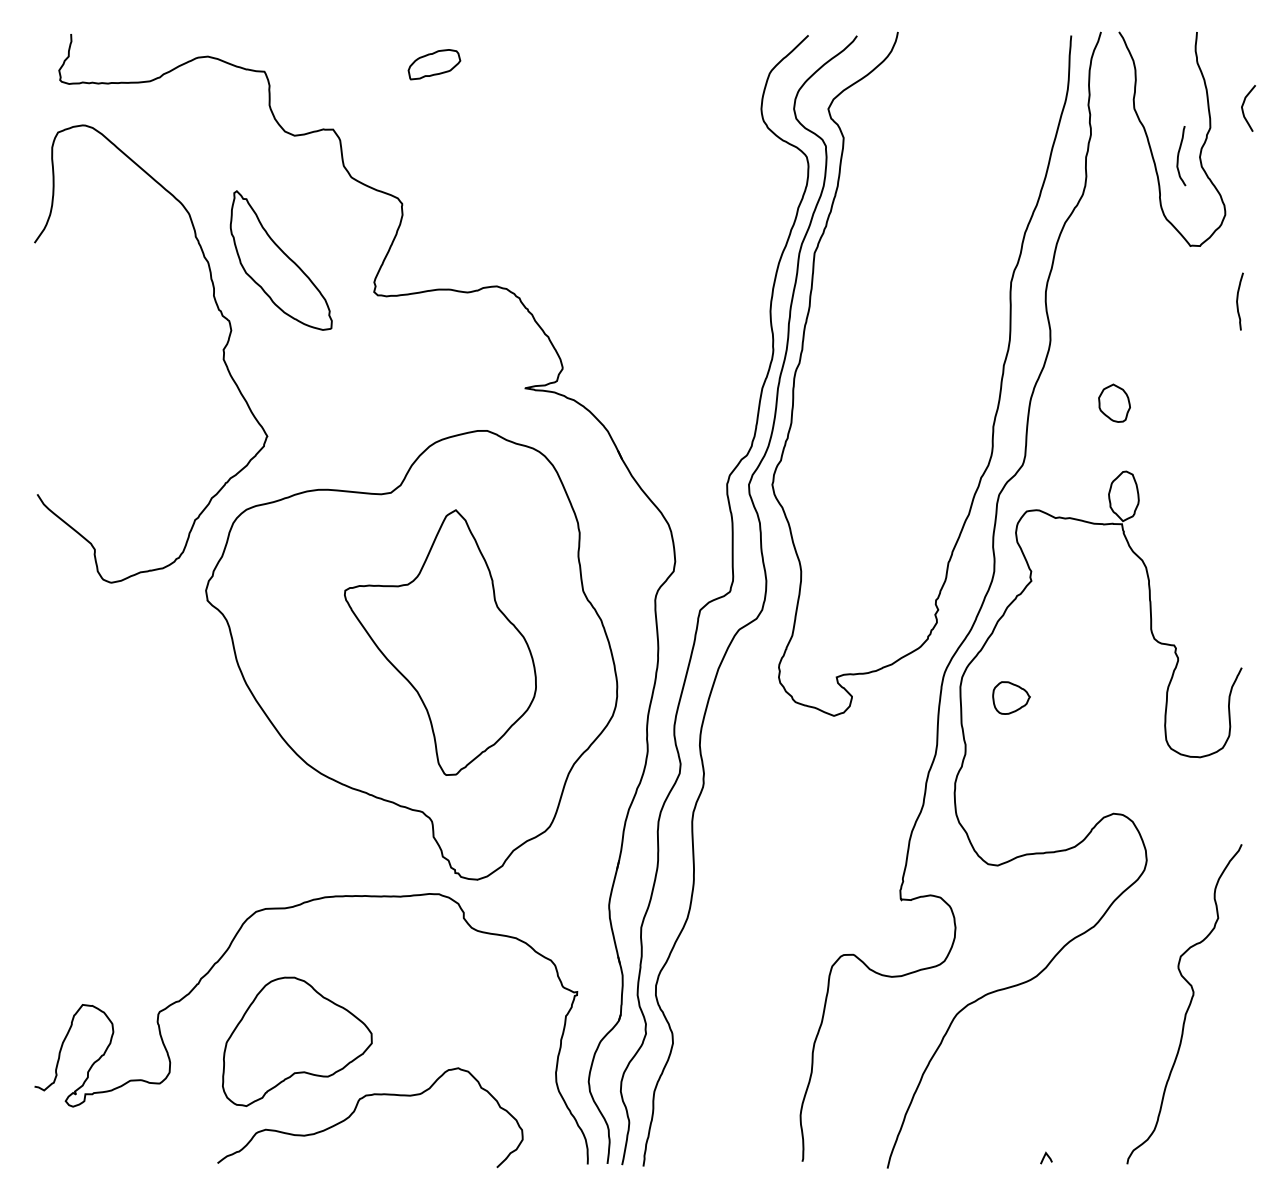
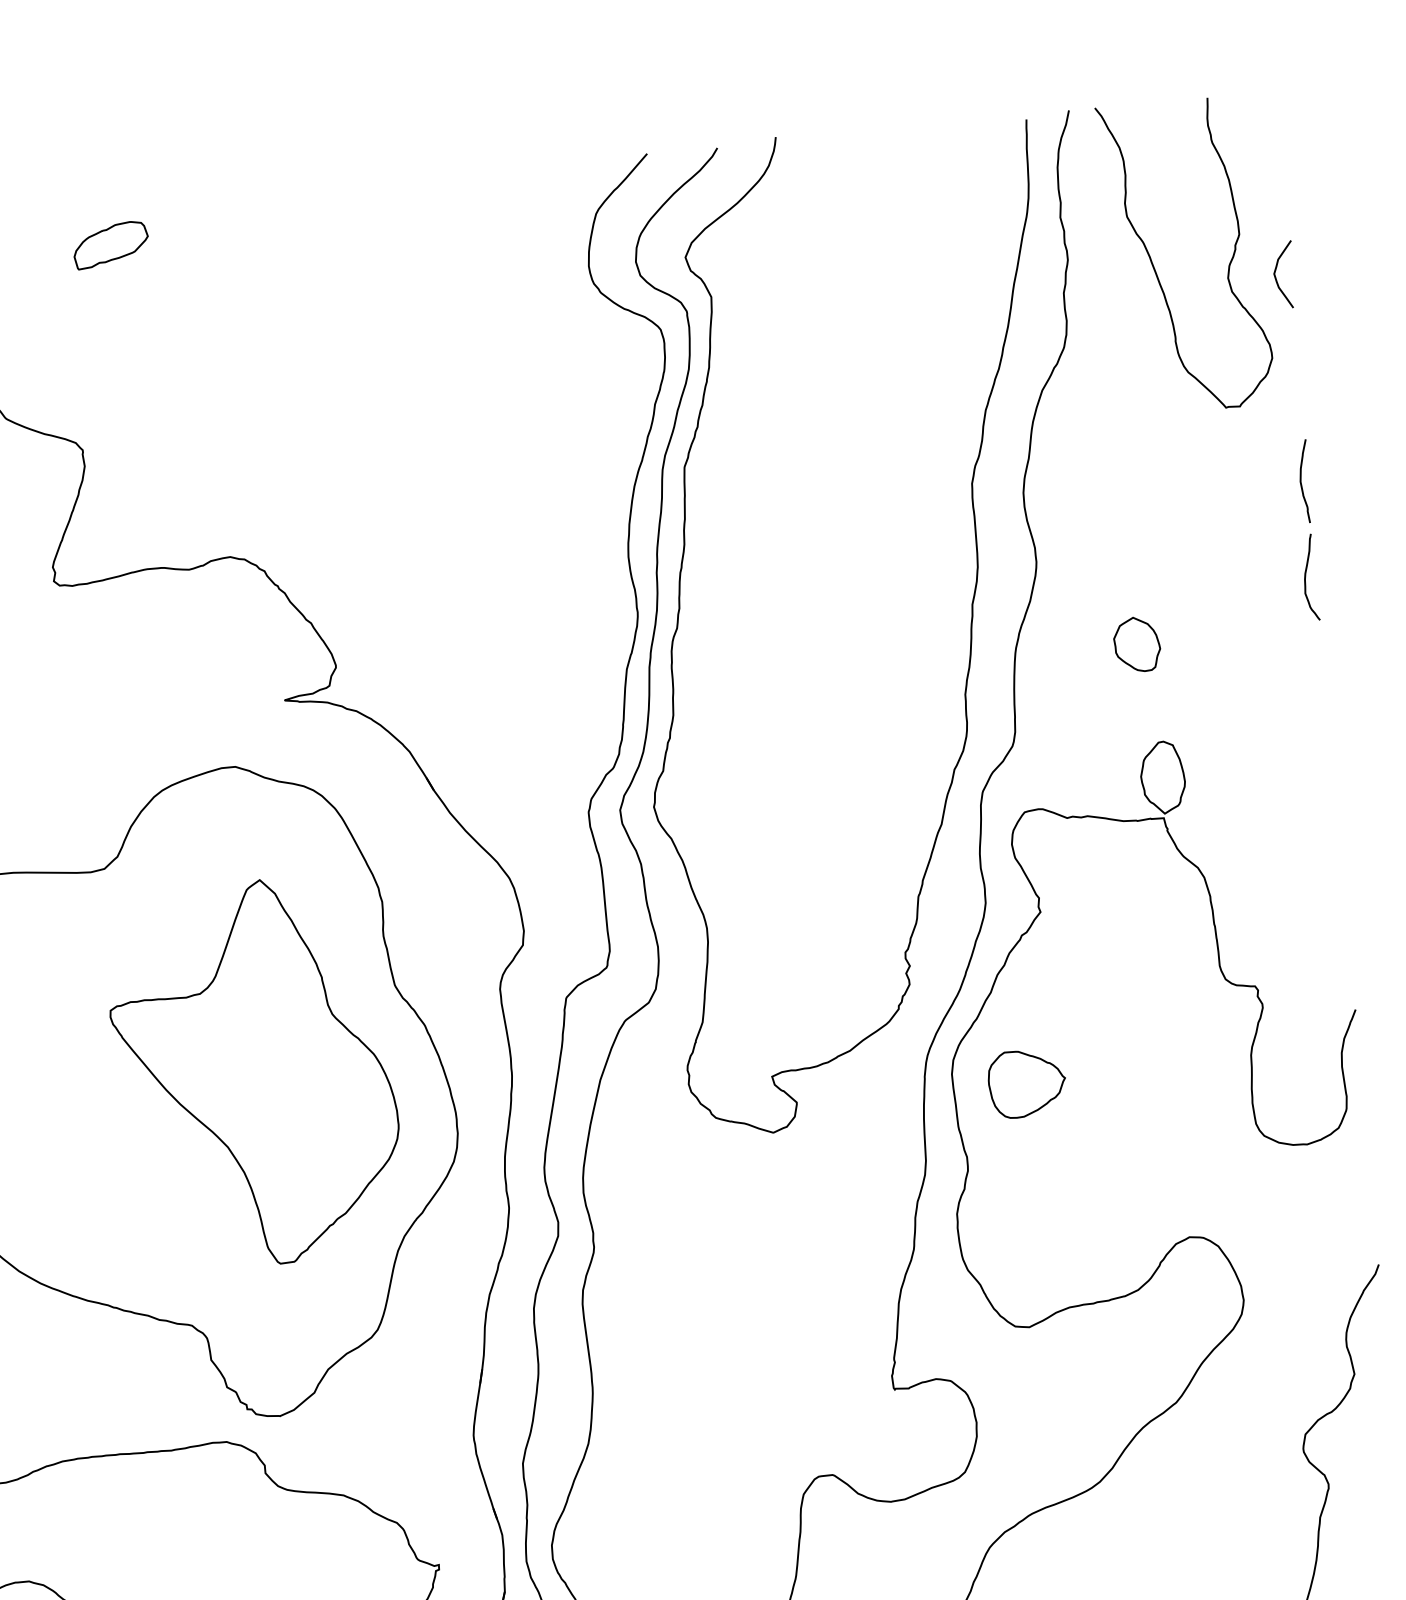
curve: (1243, 108) -> (1276, 275), moved
curve: (1179, 155) -> (1307, 577), moved
part: (440, 642) -> (254, 1073), moved
part: (1011, 697) -> (1027, 1082), size x1.43

